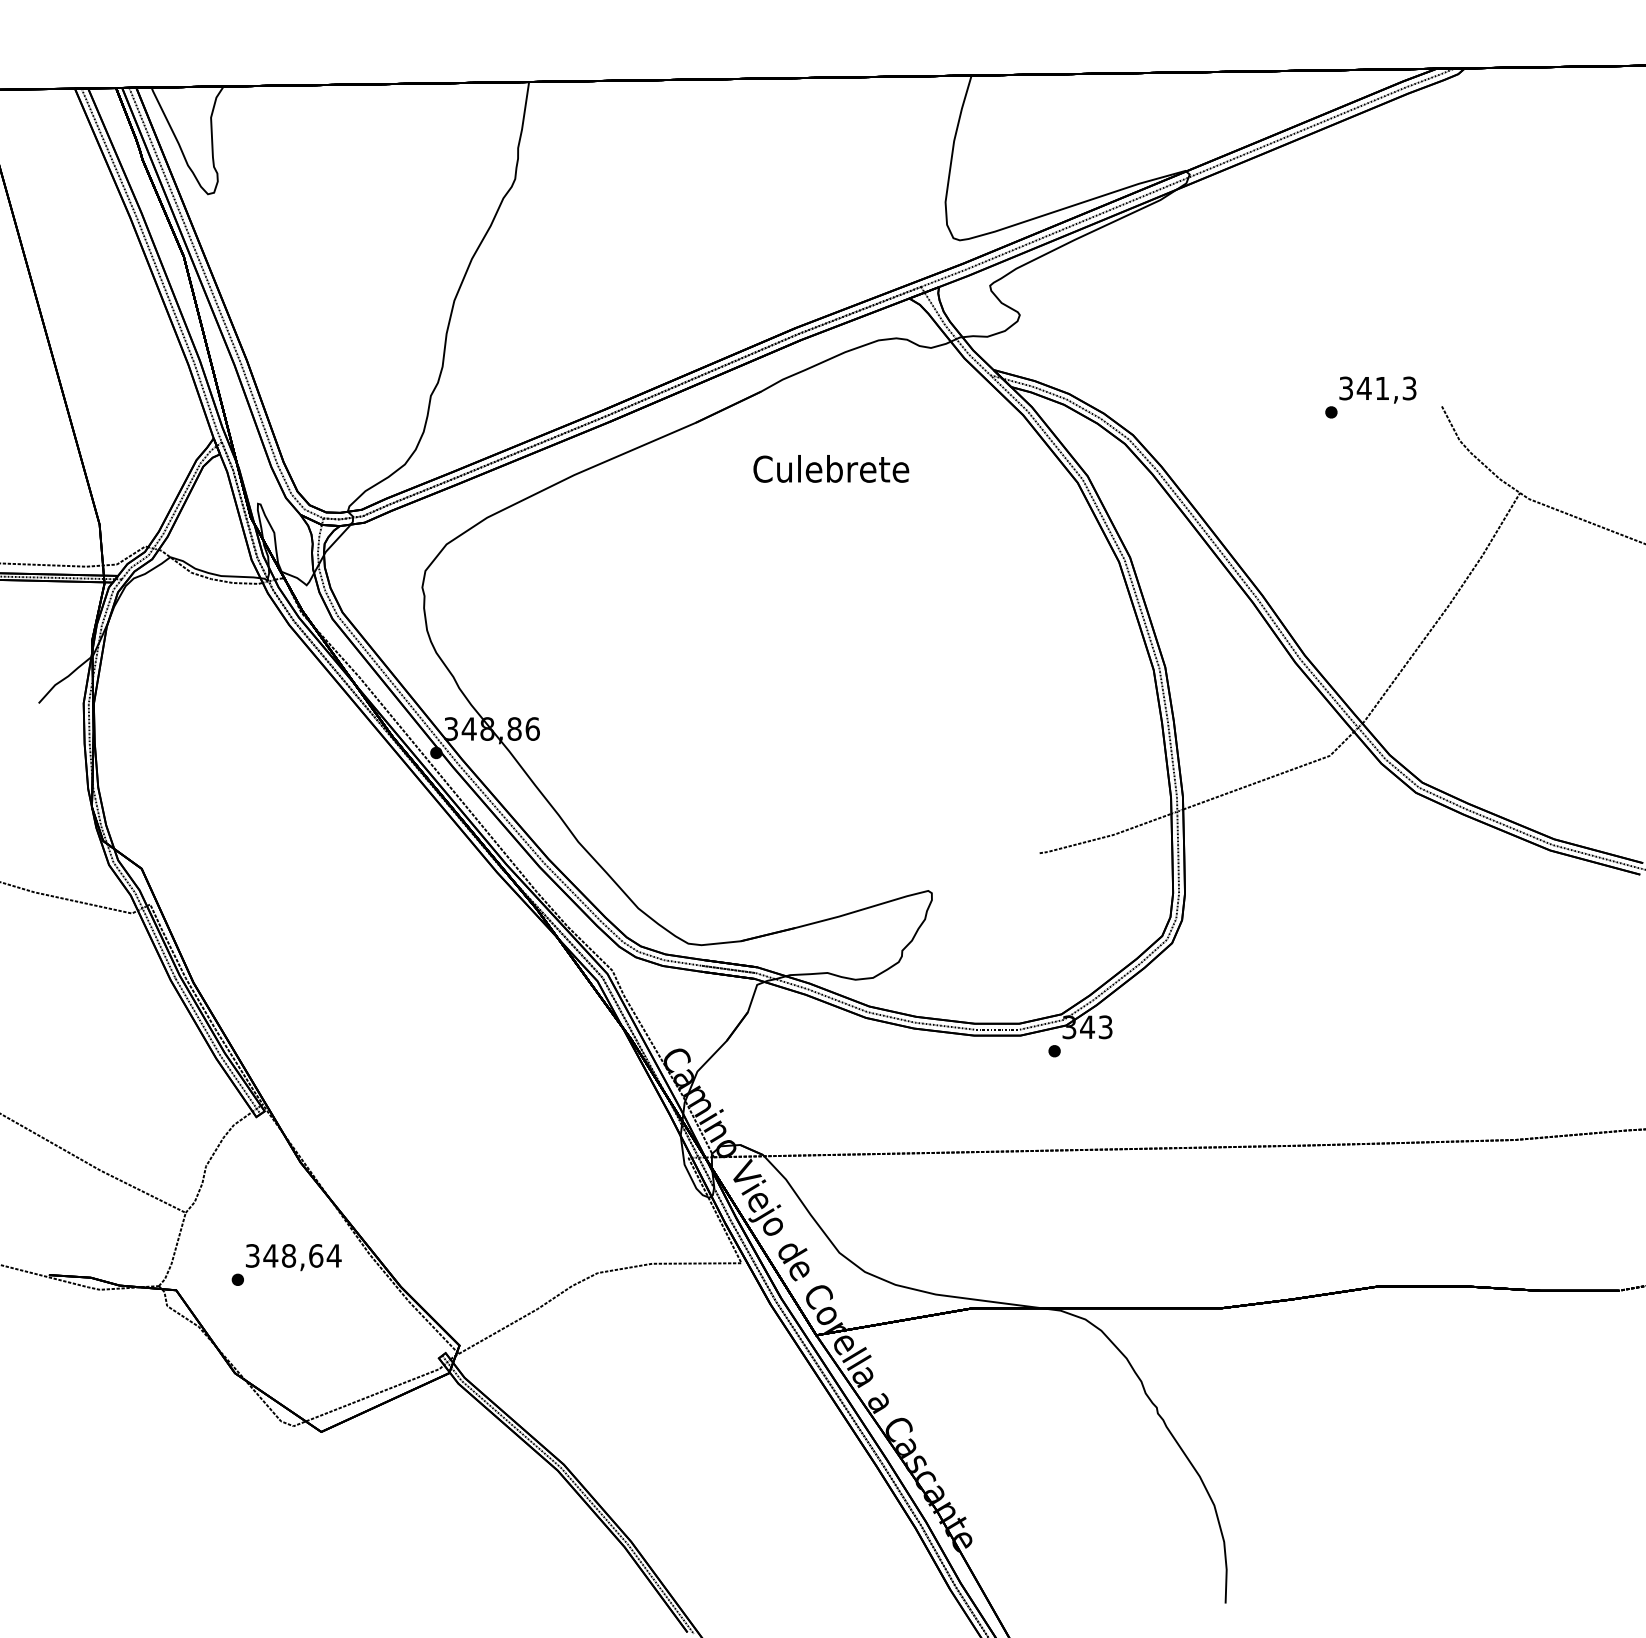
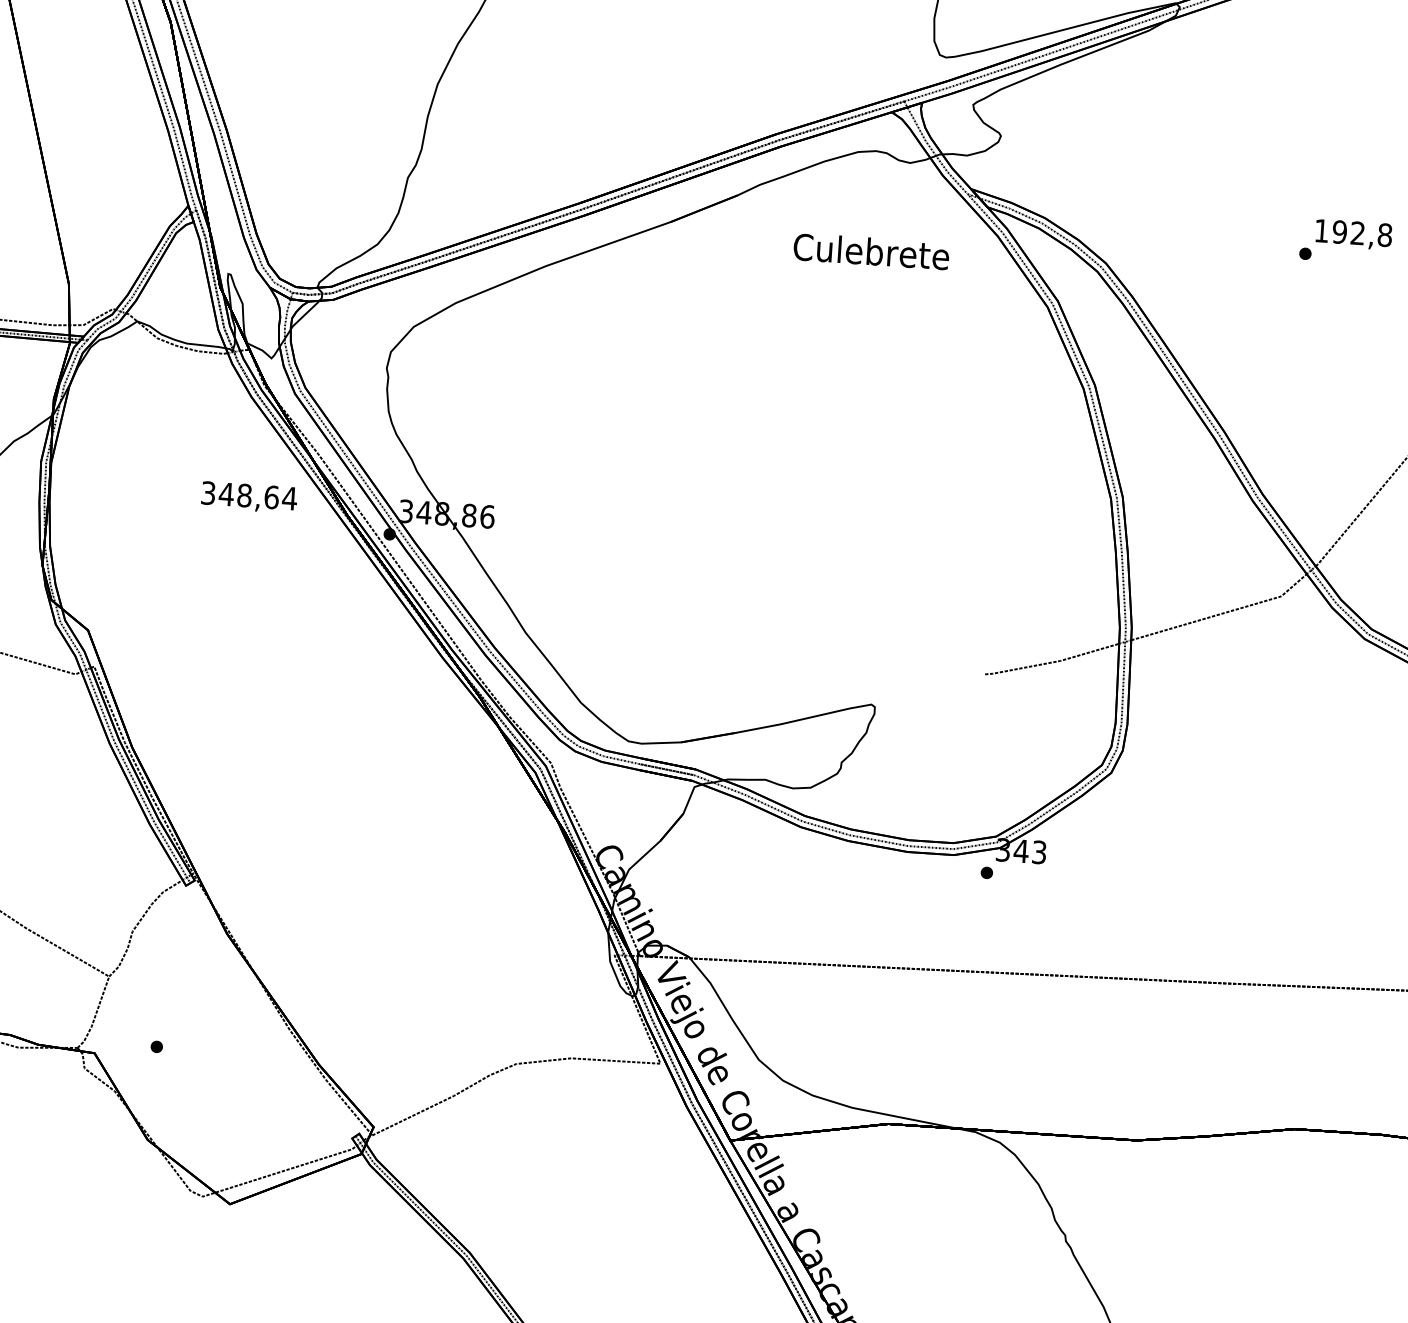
text: (1377, 388) -> (1352, 233), 341,3 -> 192,8
text: (831, 468) -> (871, 251), moved
text: (293, 1257) -> (249, 497), moved

